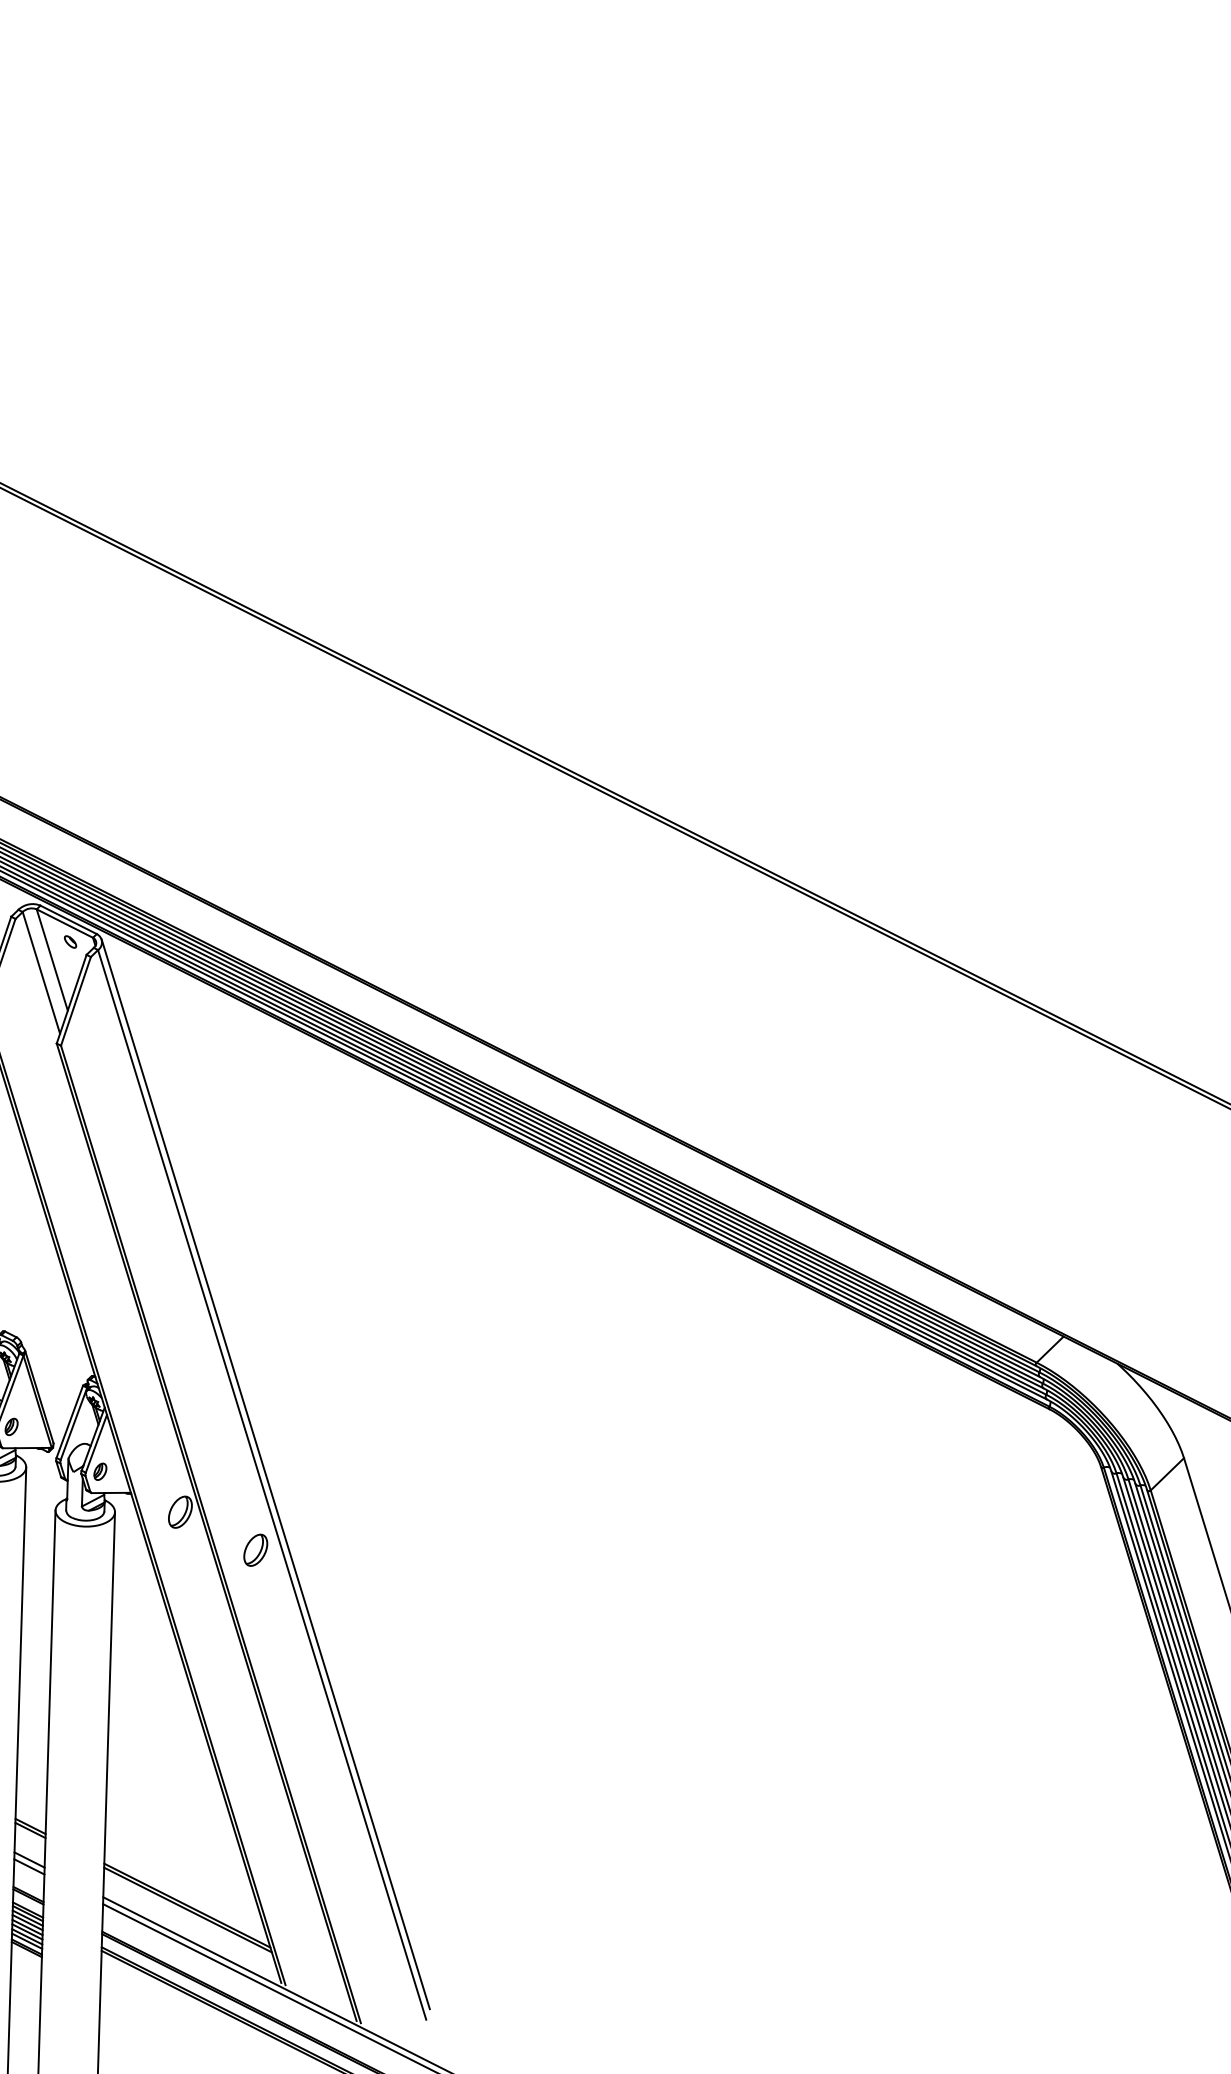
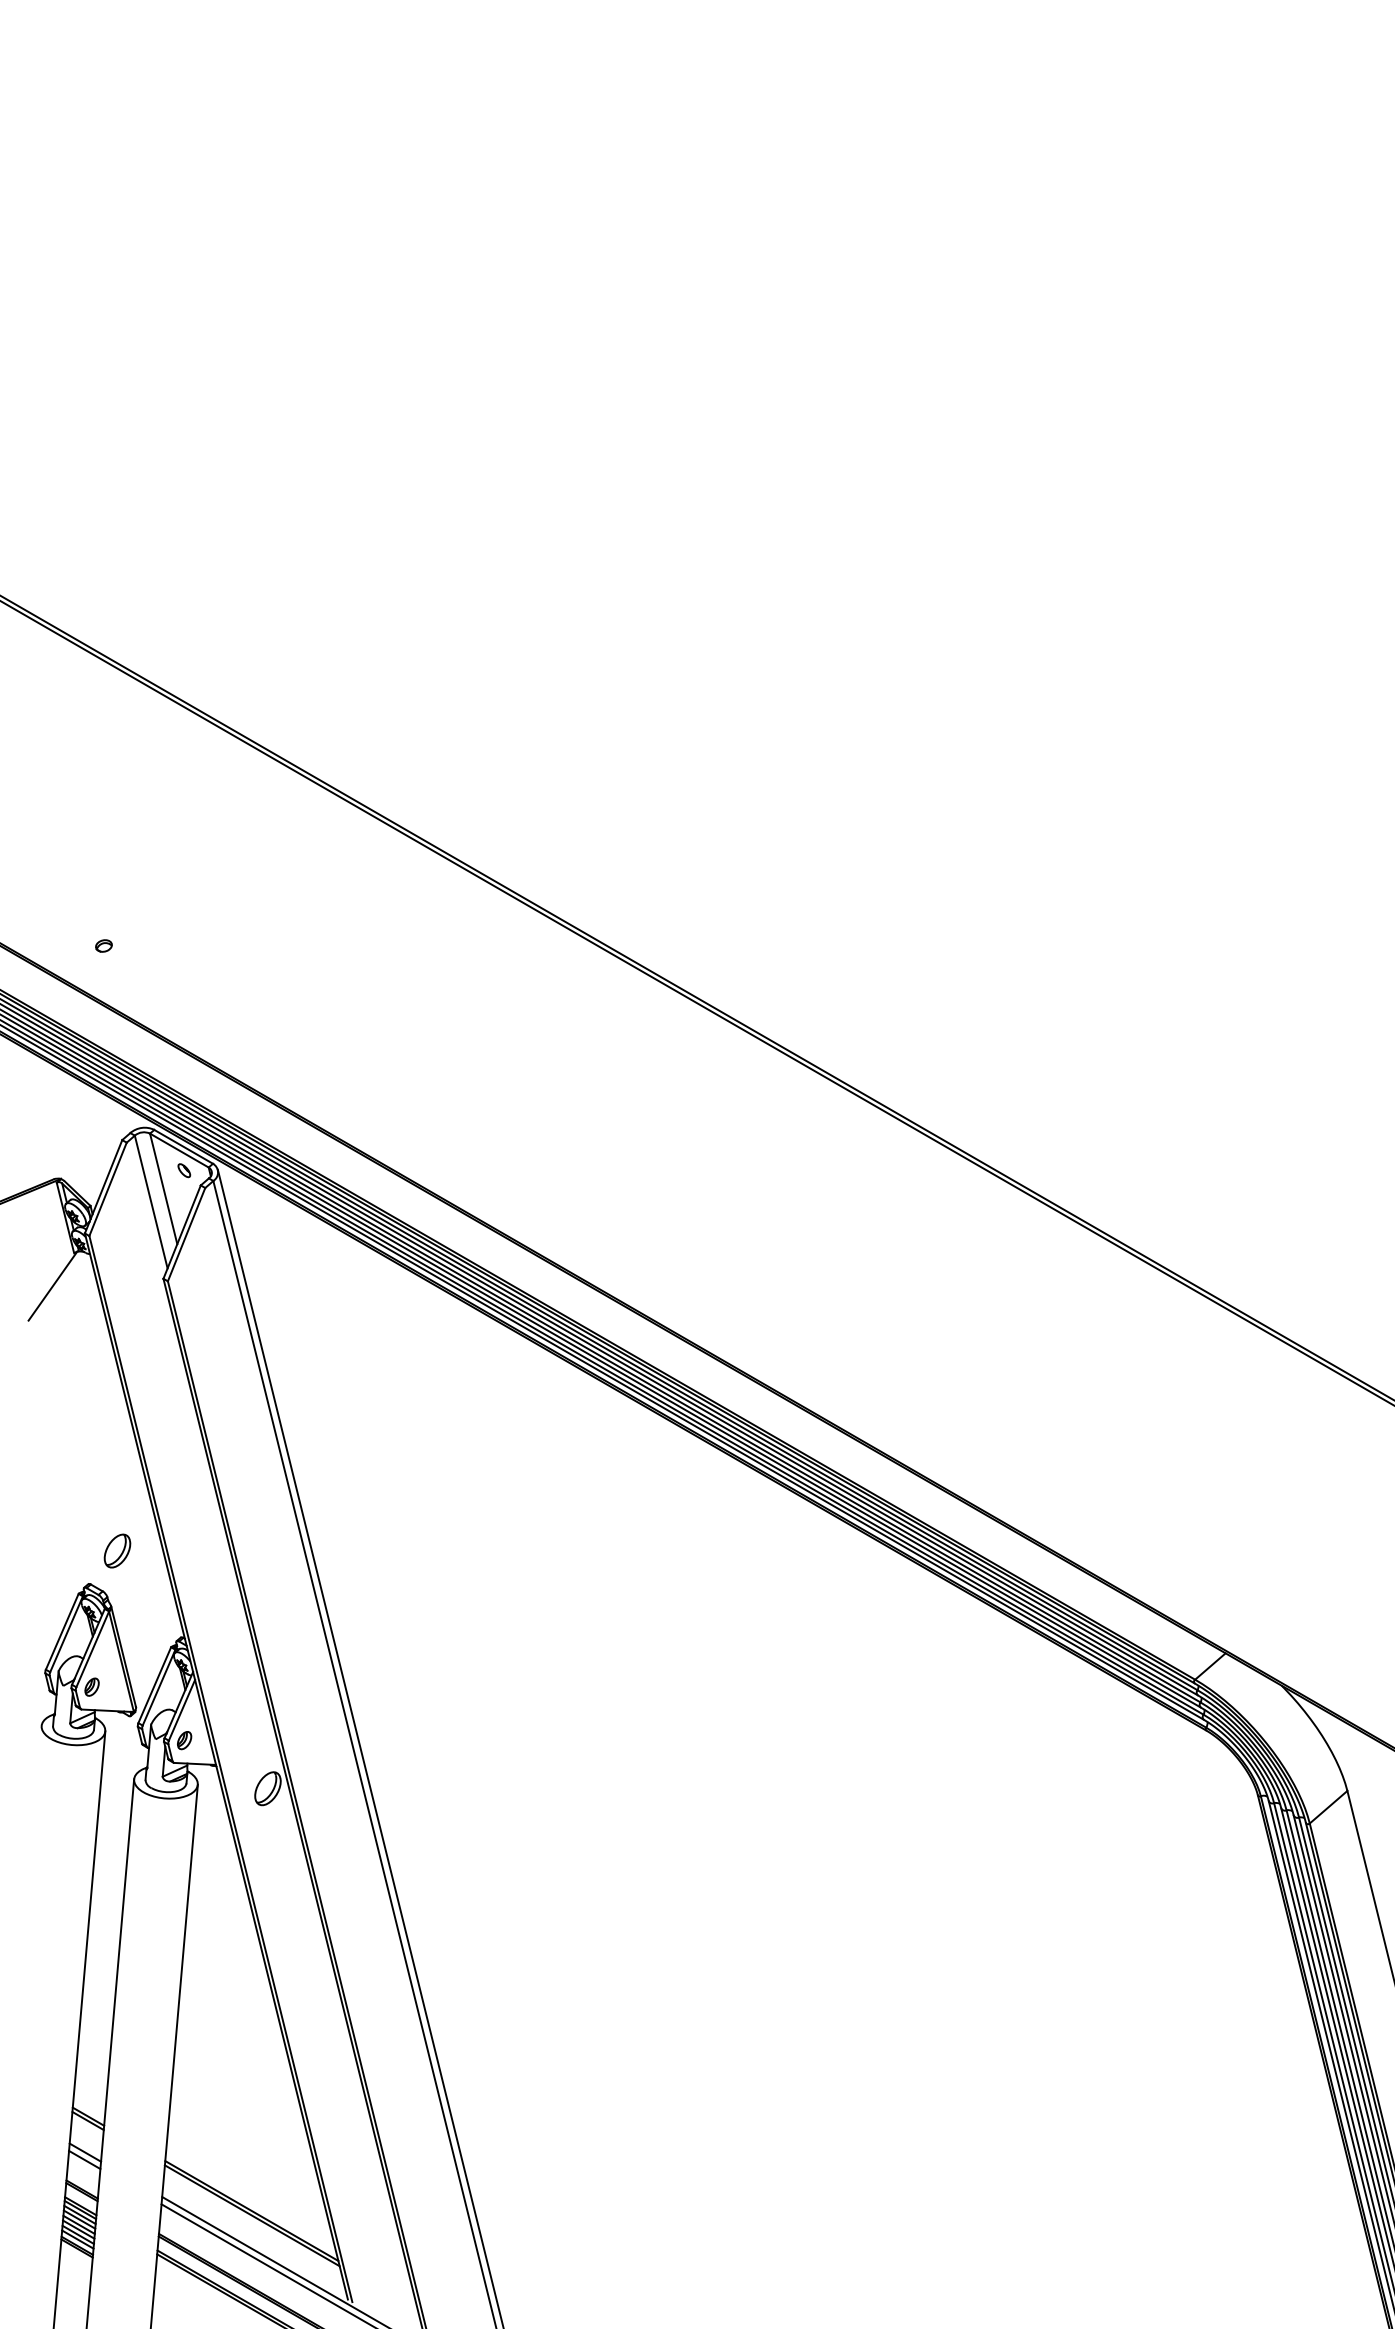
part: (255, 1549) -> (117, 1550), moved

